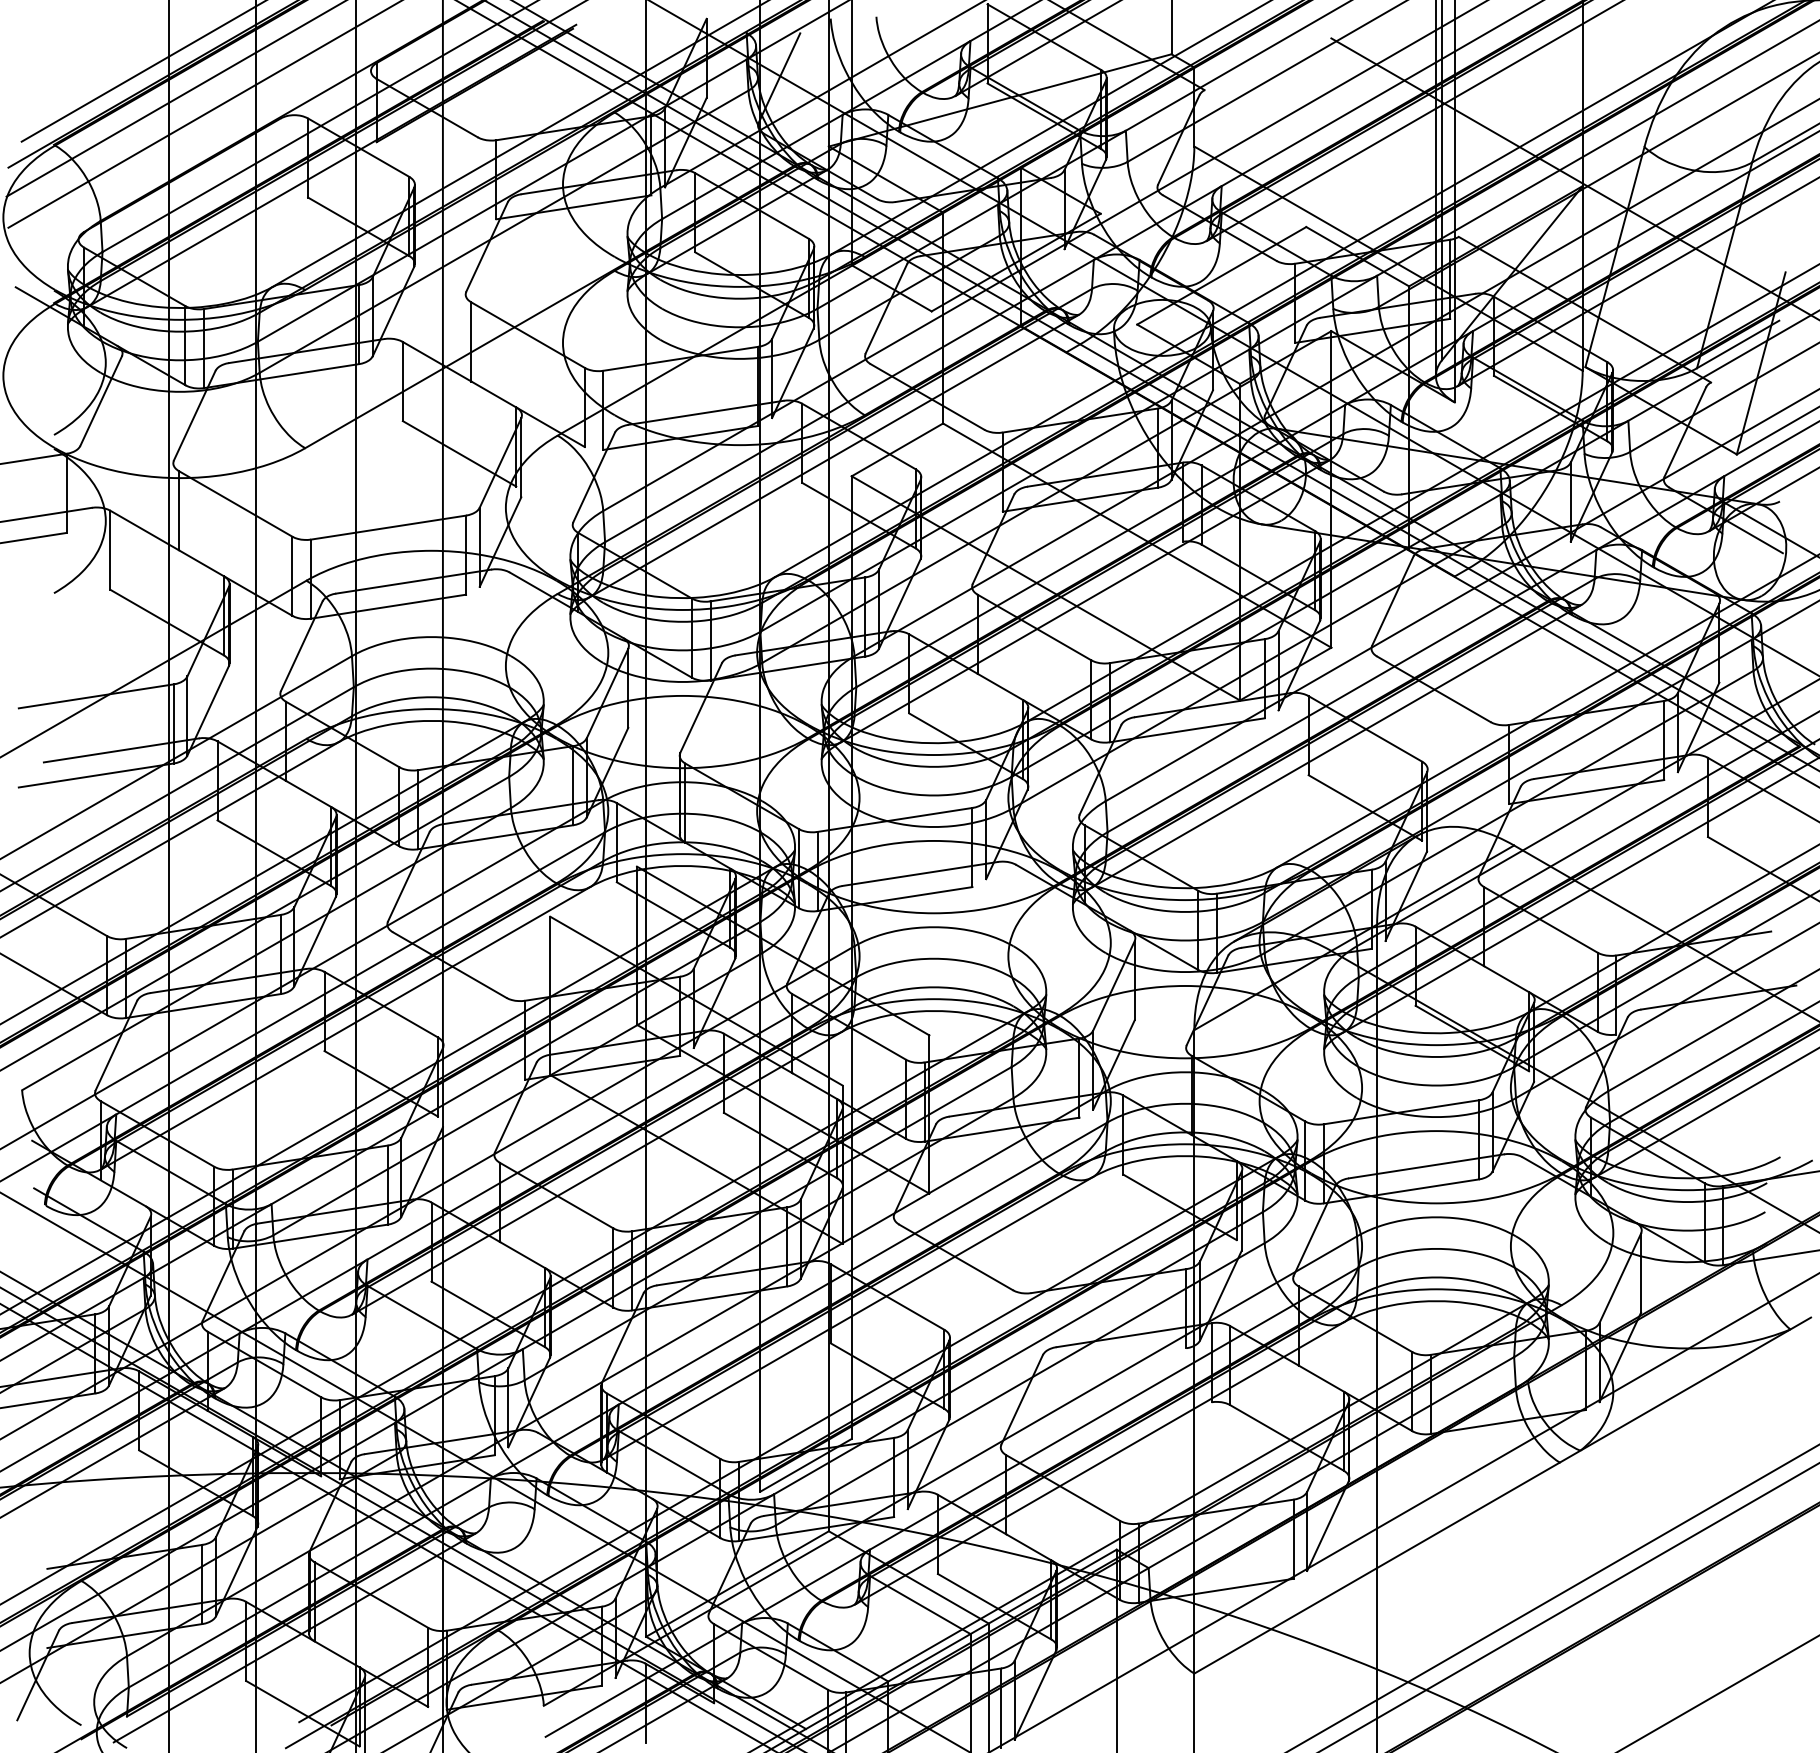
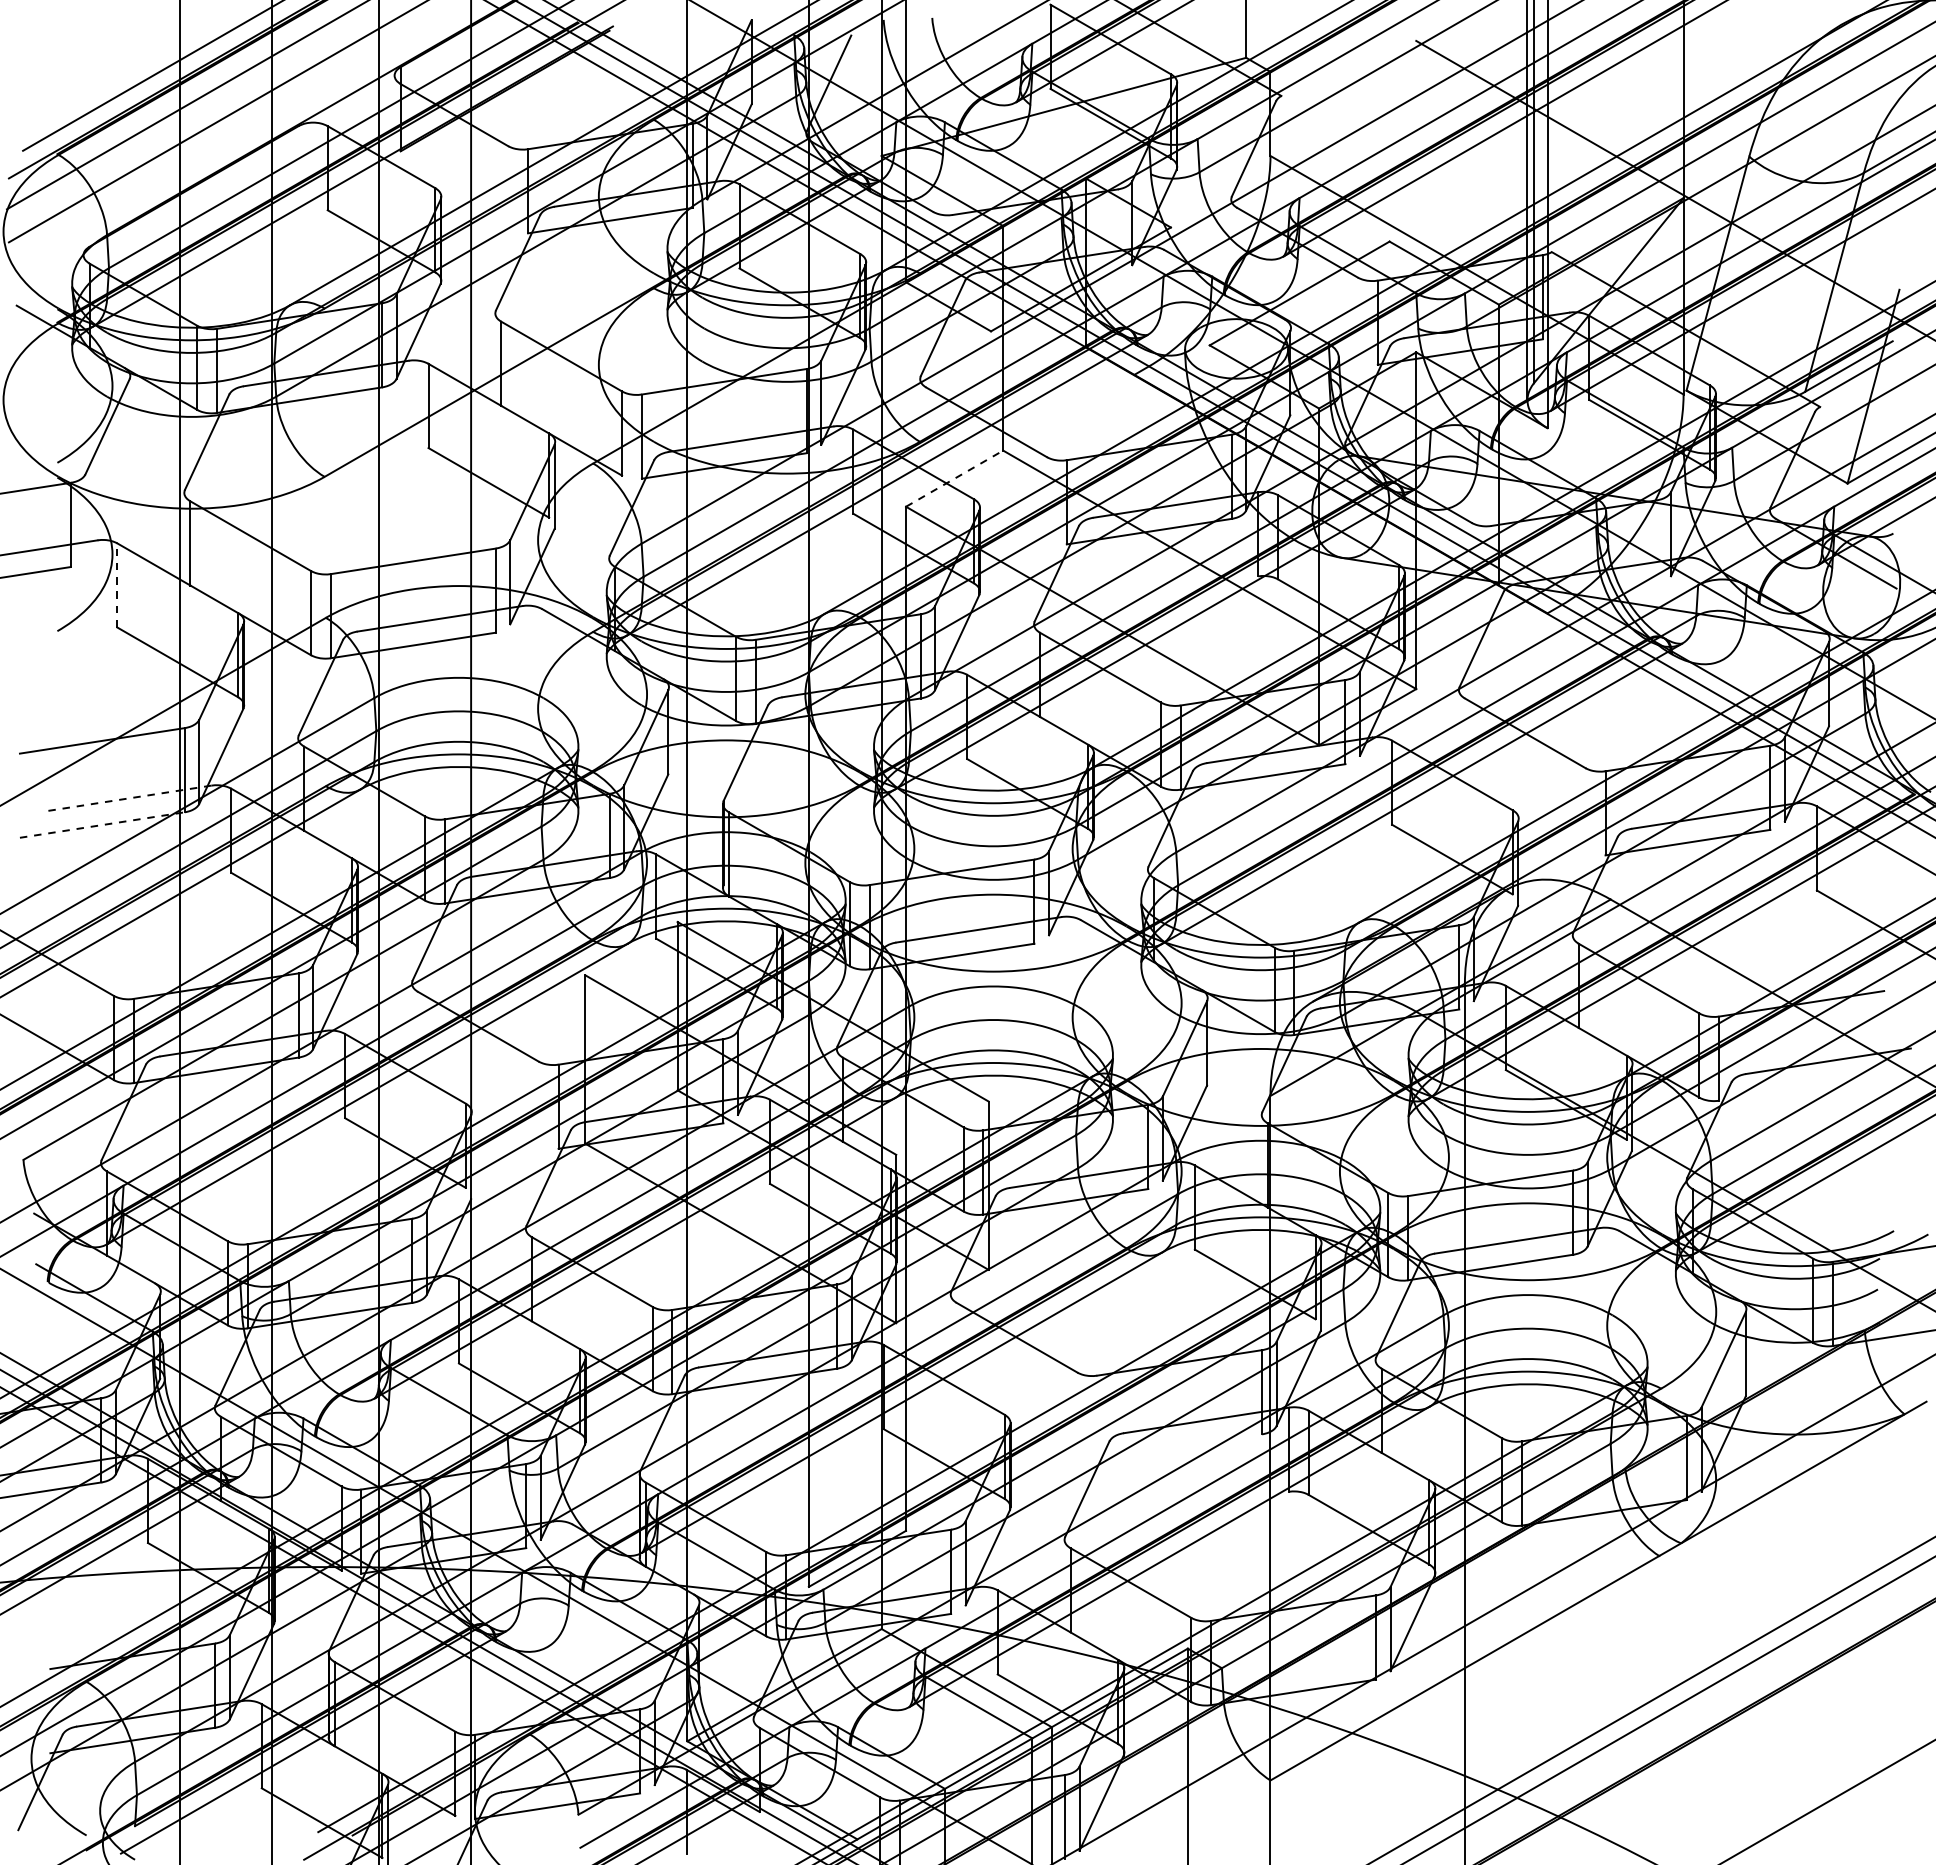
line: (897, 449) -> (954, 478), solid -> dashed
line: (110, 550) -> (117, 585), solid -> dashed
line: (120, 750) -> (128, 798), solid -> dashed
line: (96, 775) -> (102, 825), solid -> dashed

